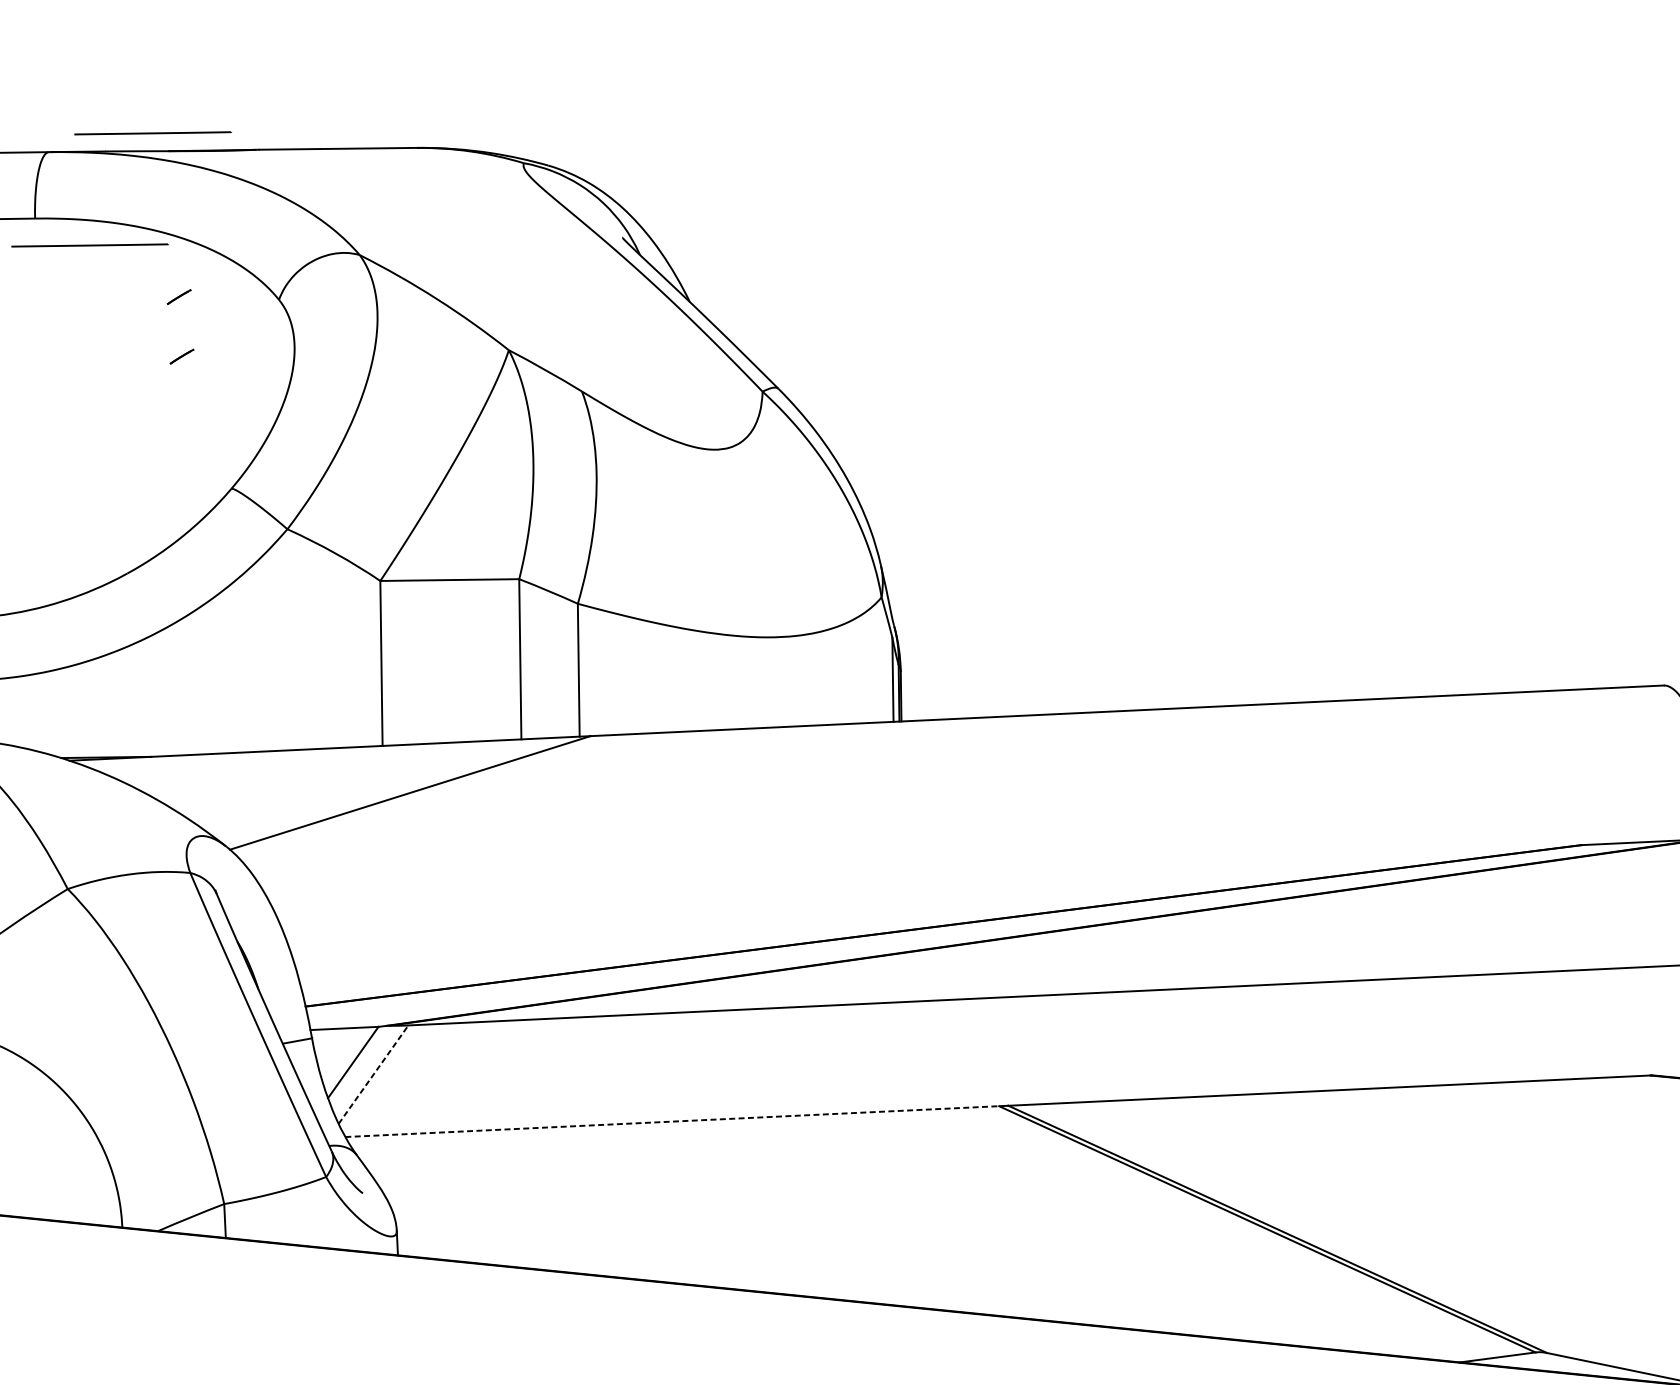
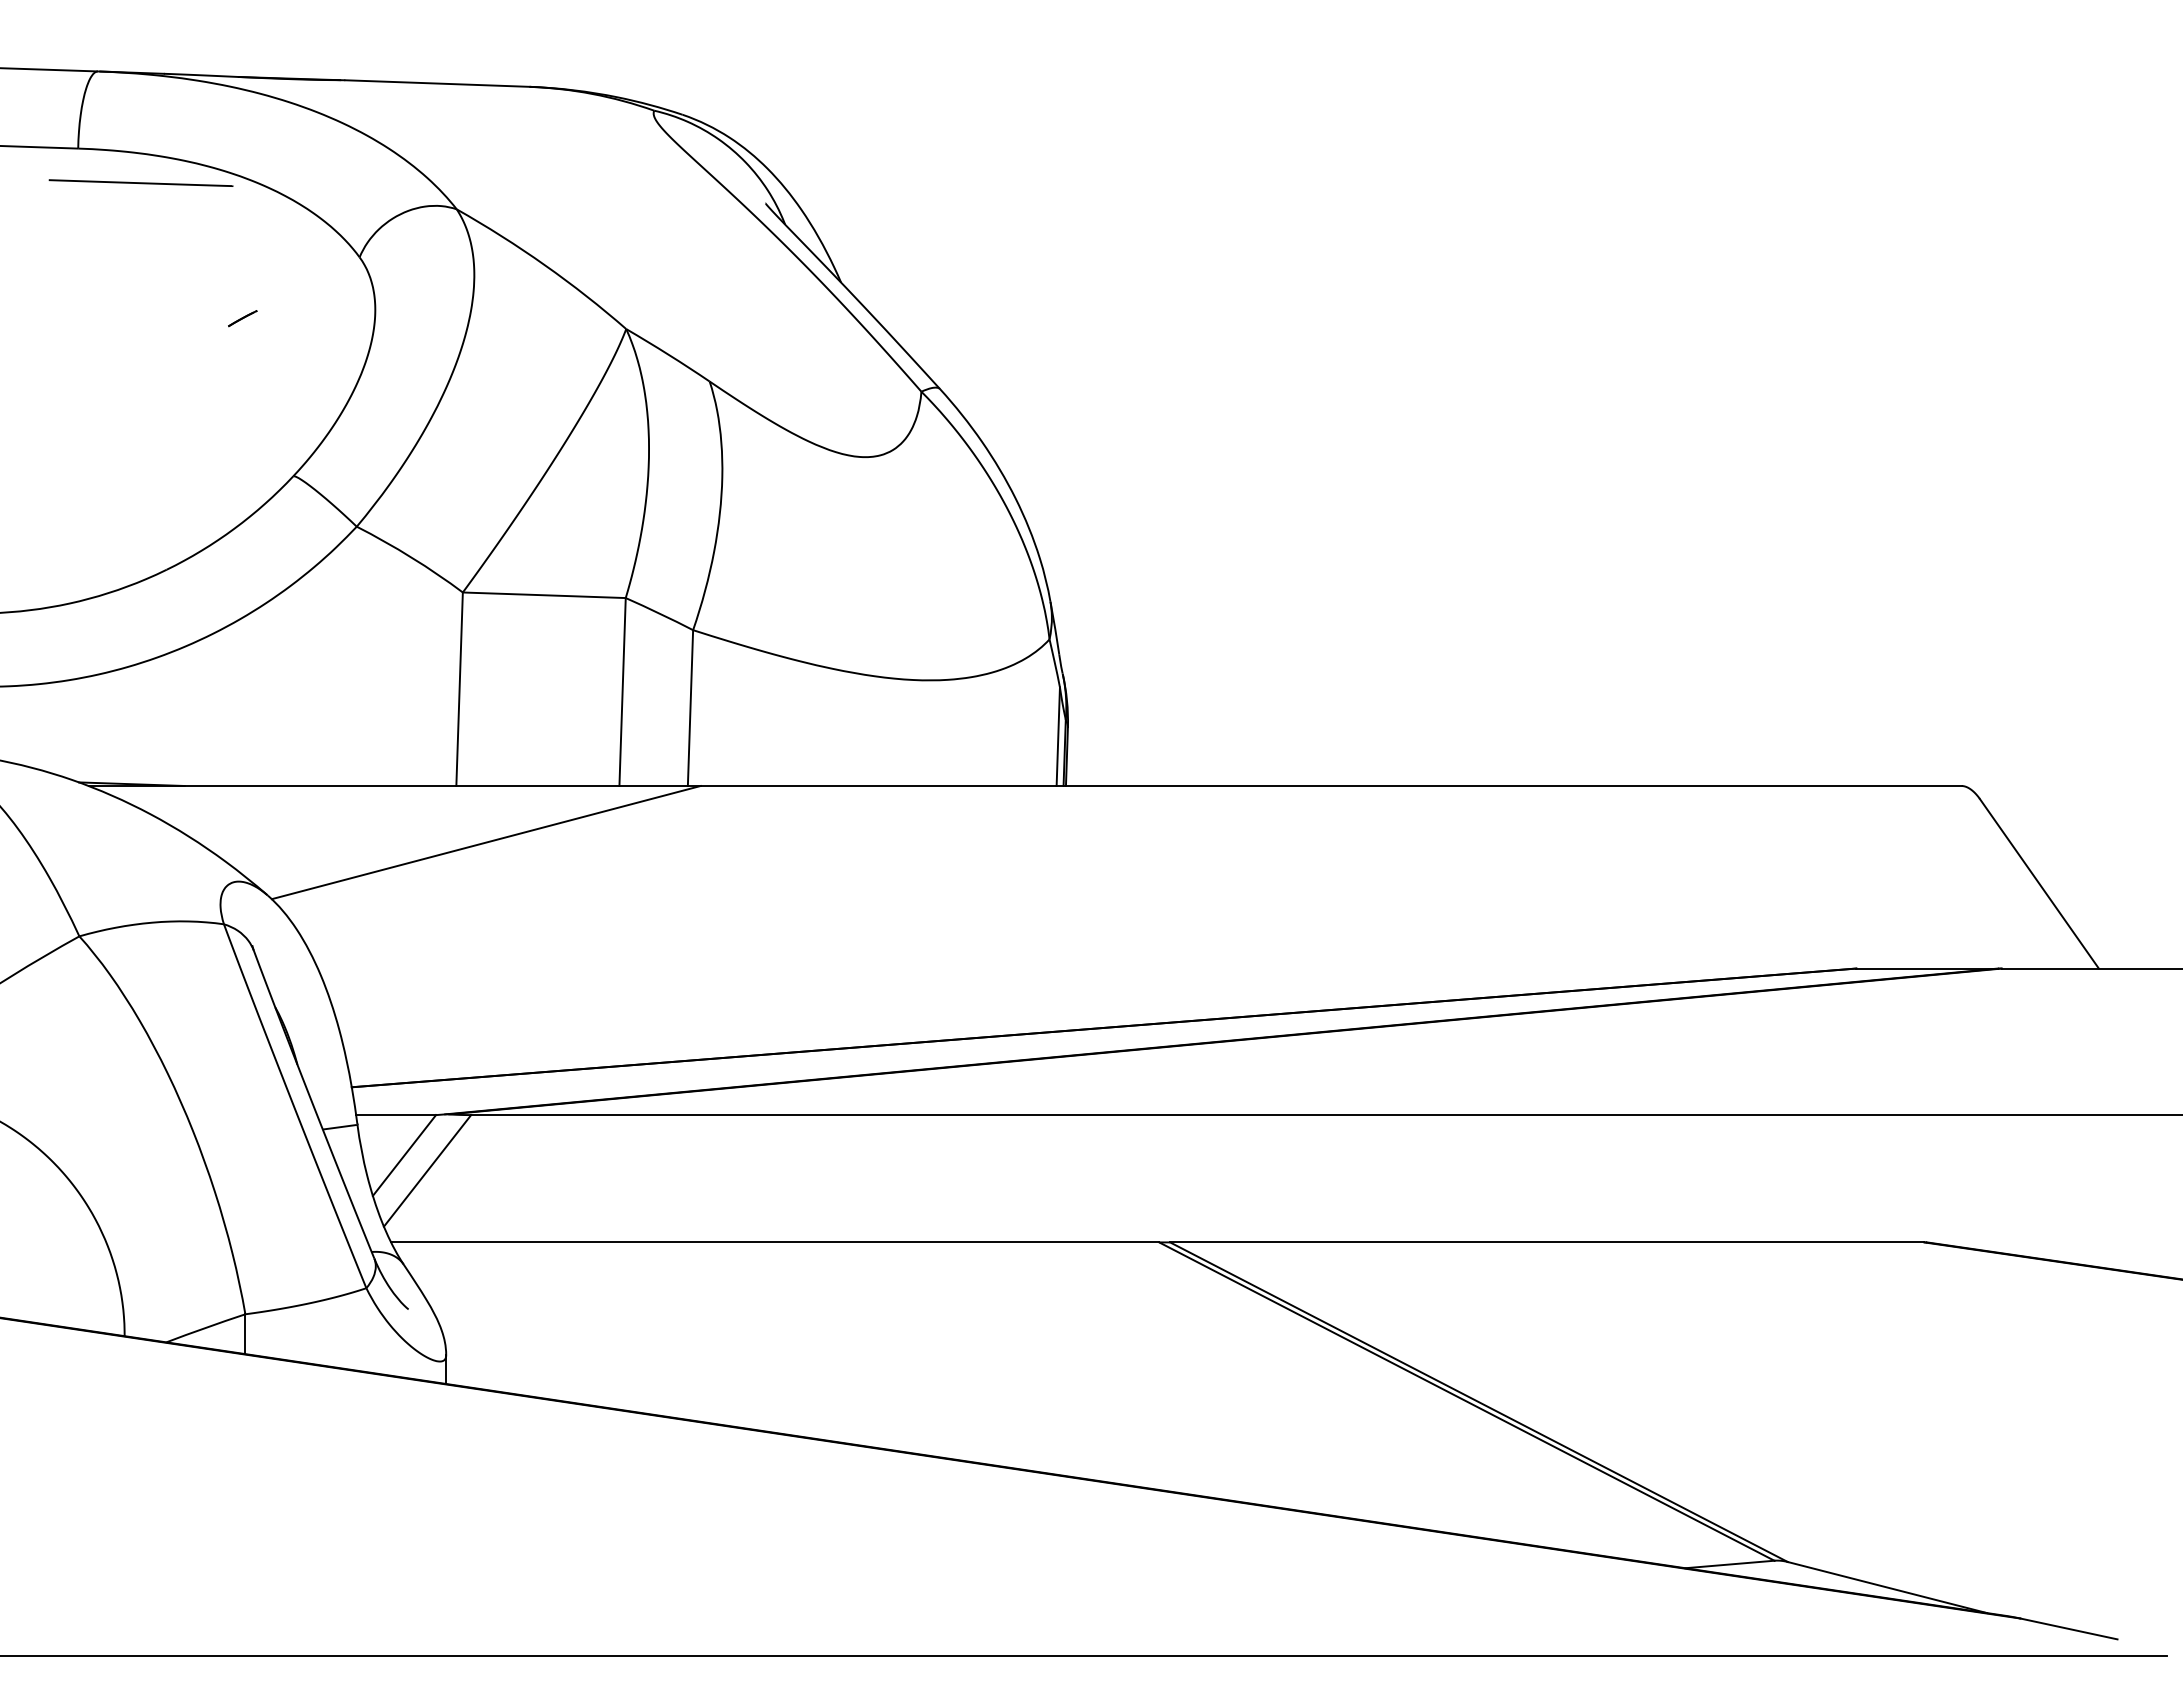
line: (152, 132) -> (220, 54), removed
line: (178, 297) -> (242, 248), removed
line: (373, 1074) -> (427, 1170), dashed -> solid
line: (672, 1121) -> (775, 1242), dashed -> solid

